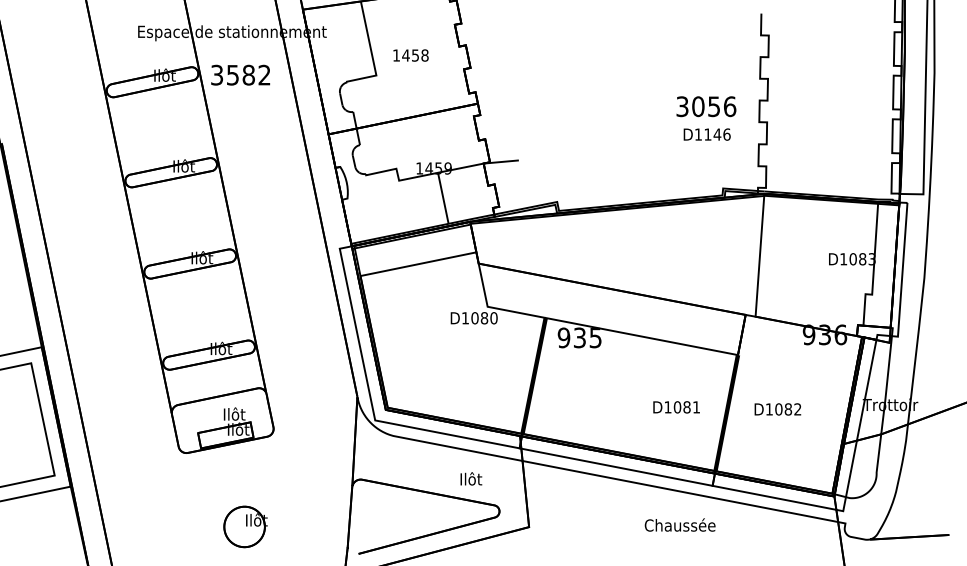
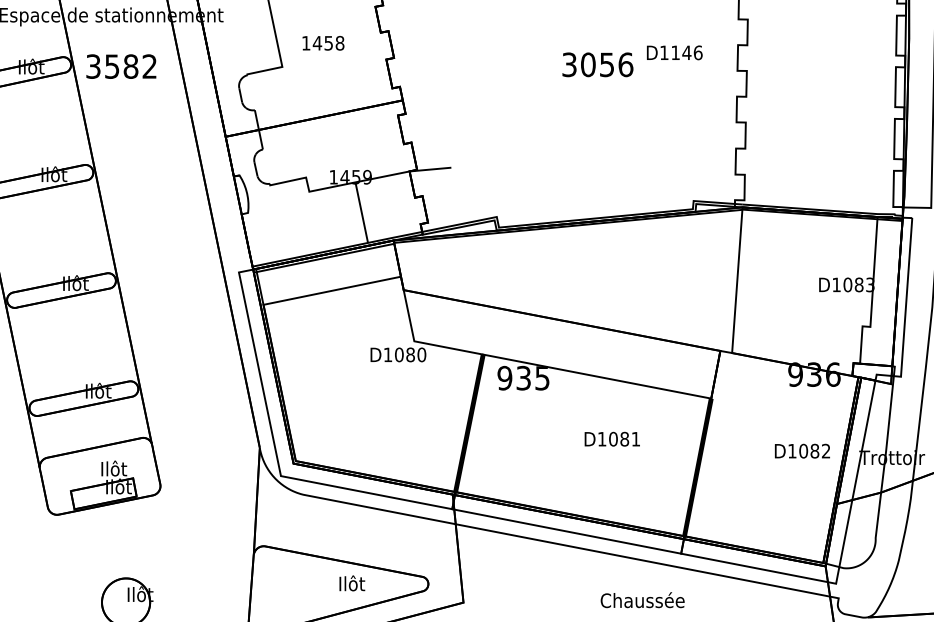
text: (706, 106) -> (597, 64), moved
text: (706, 134) -> (673, 52), moved
text: (676, 407) -> (612, 439), moved
text: (777, 409) -> (802, 451), moved
text: (471, 478) -> (352, 582), moved

